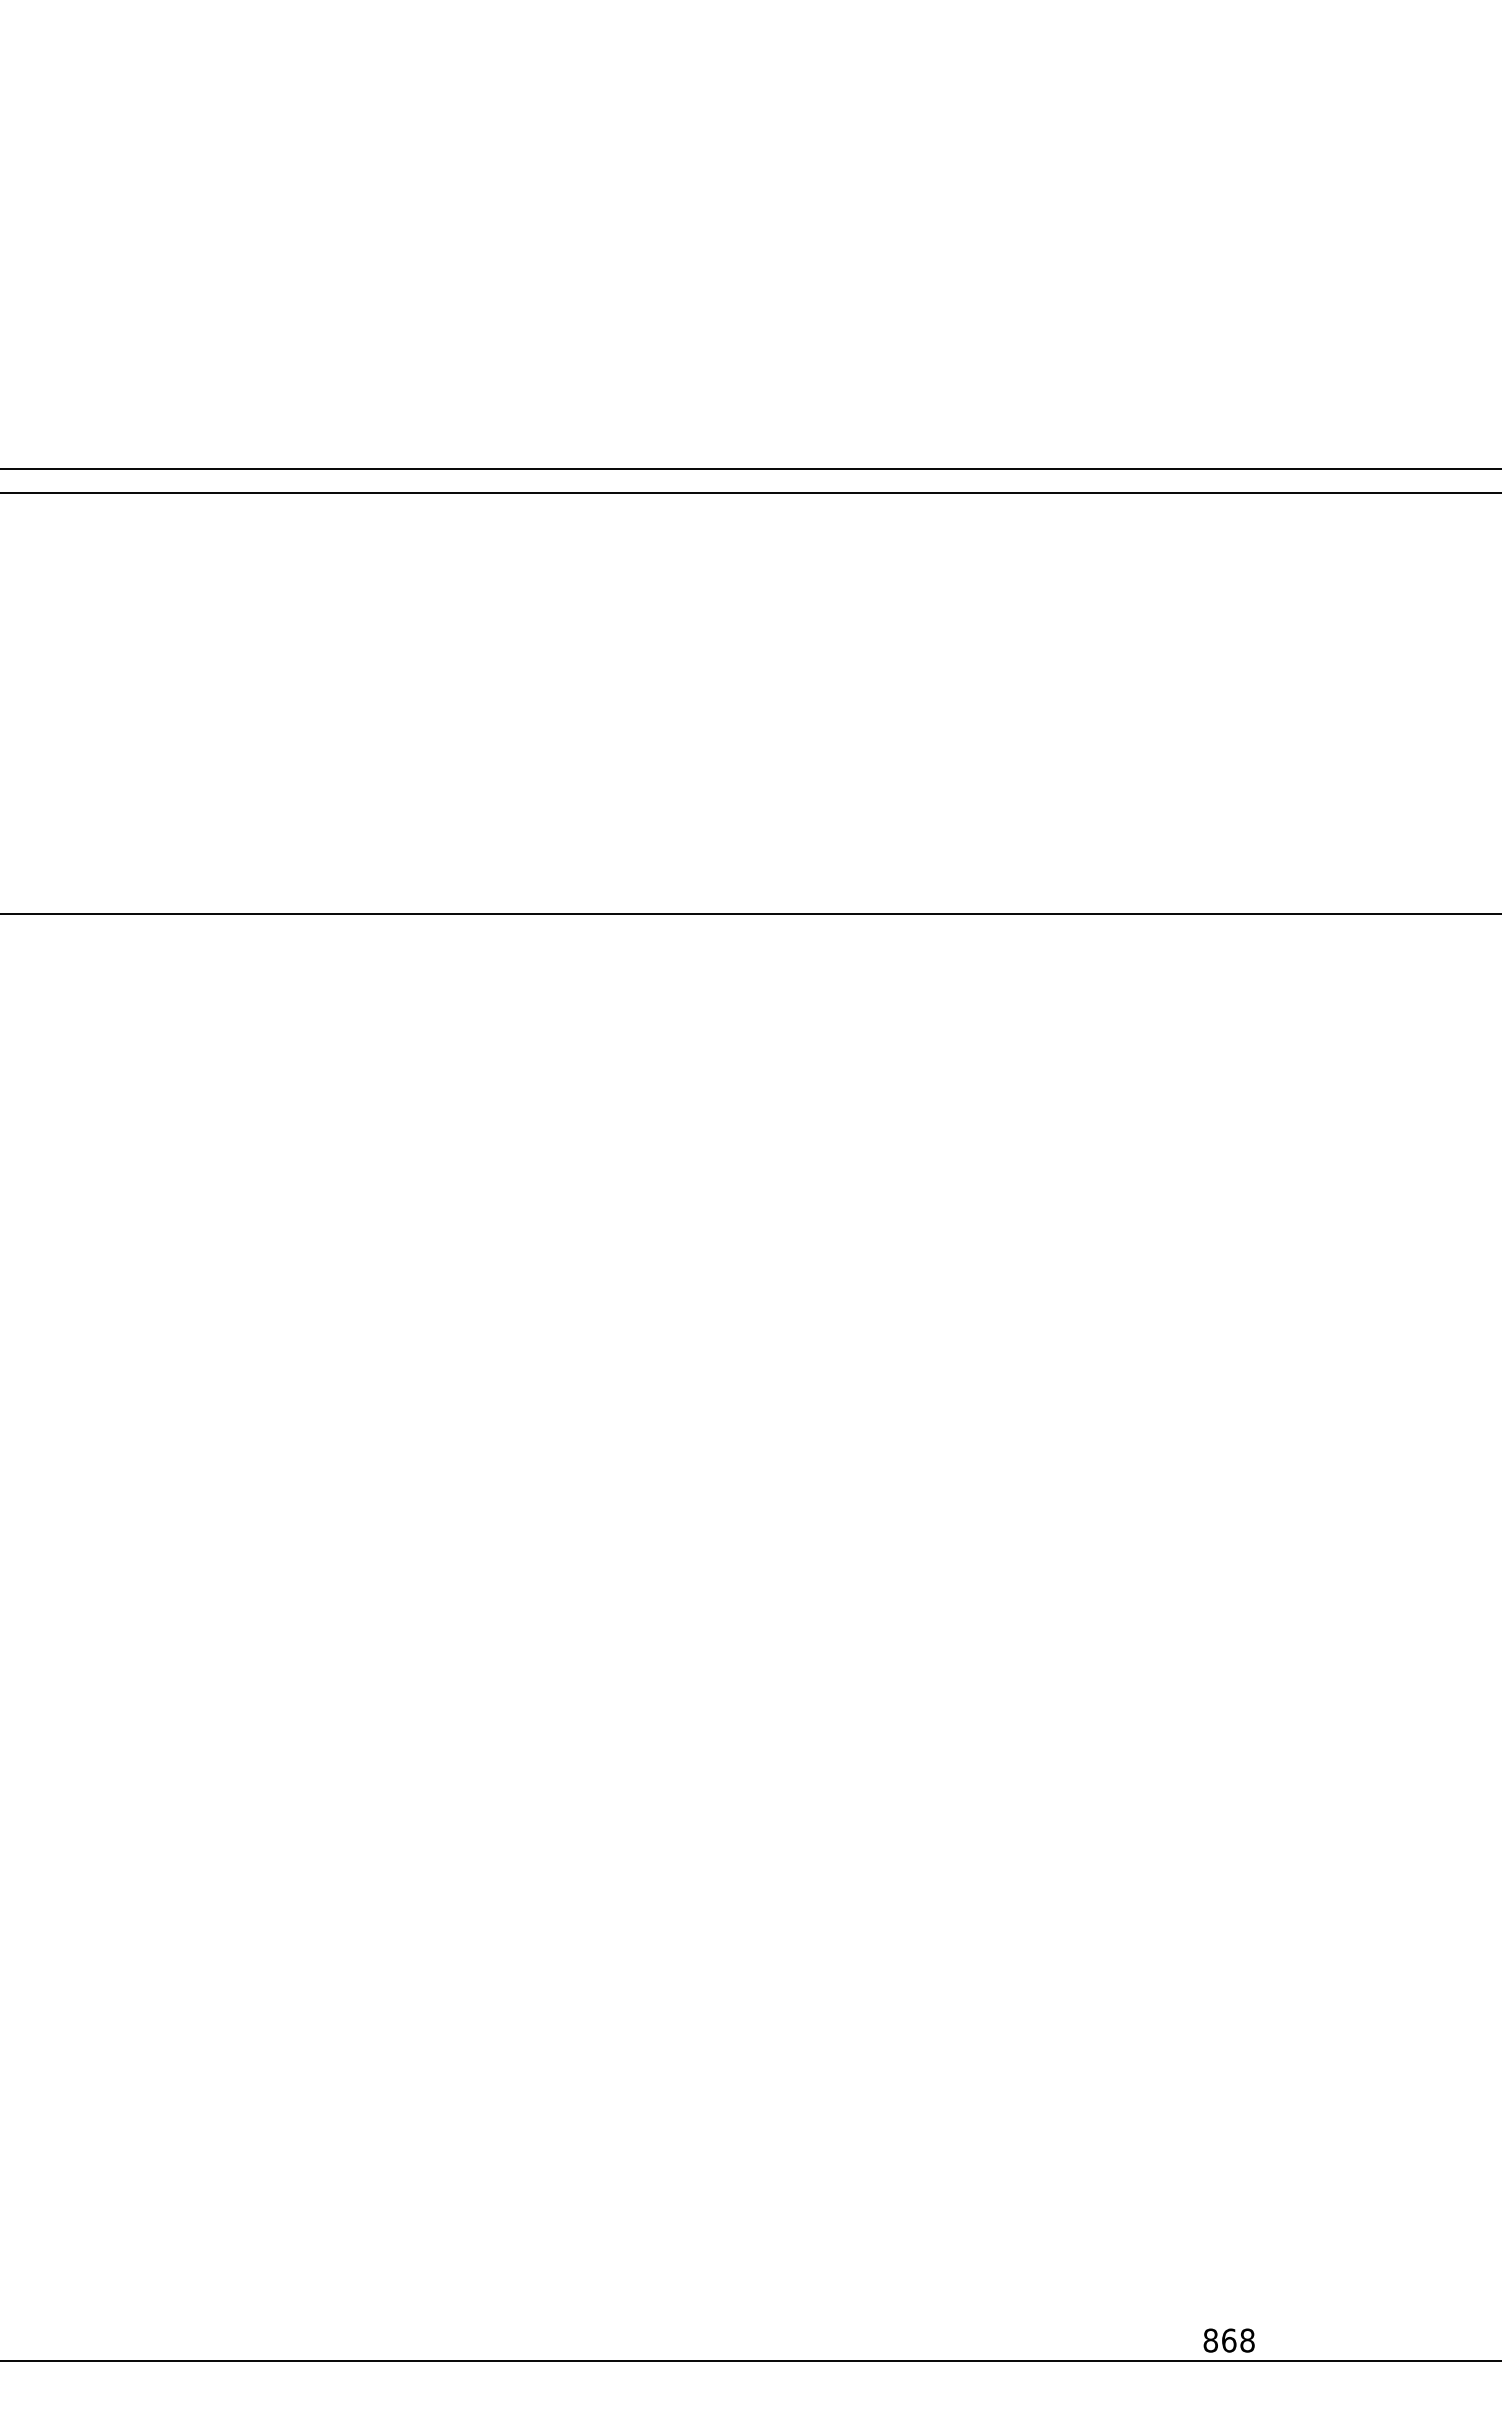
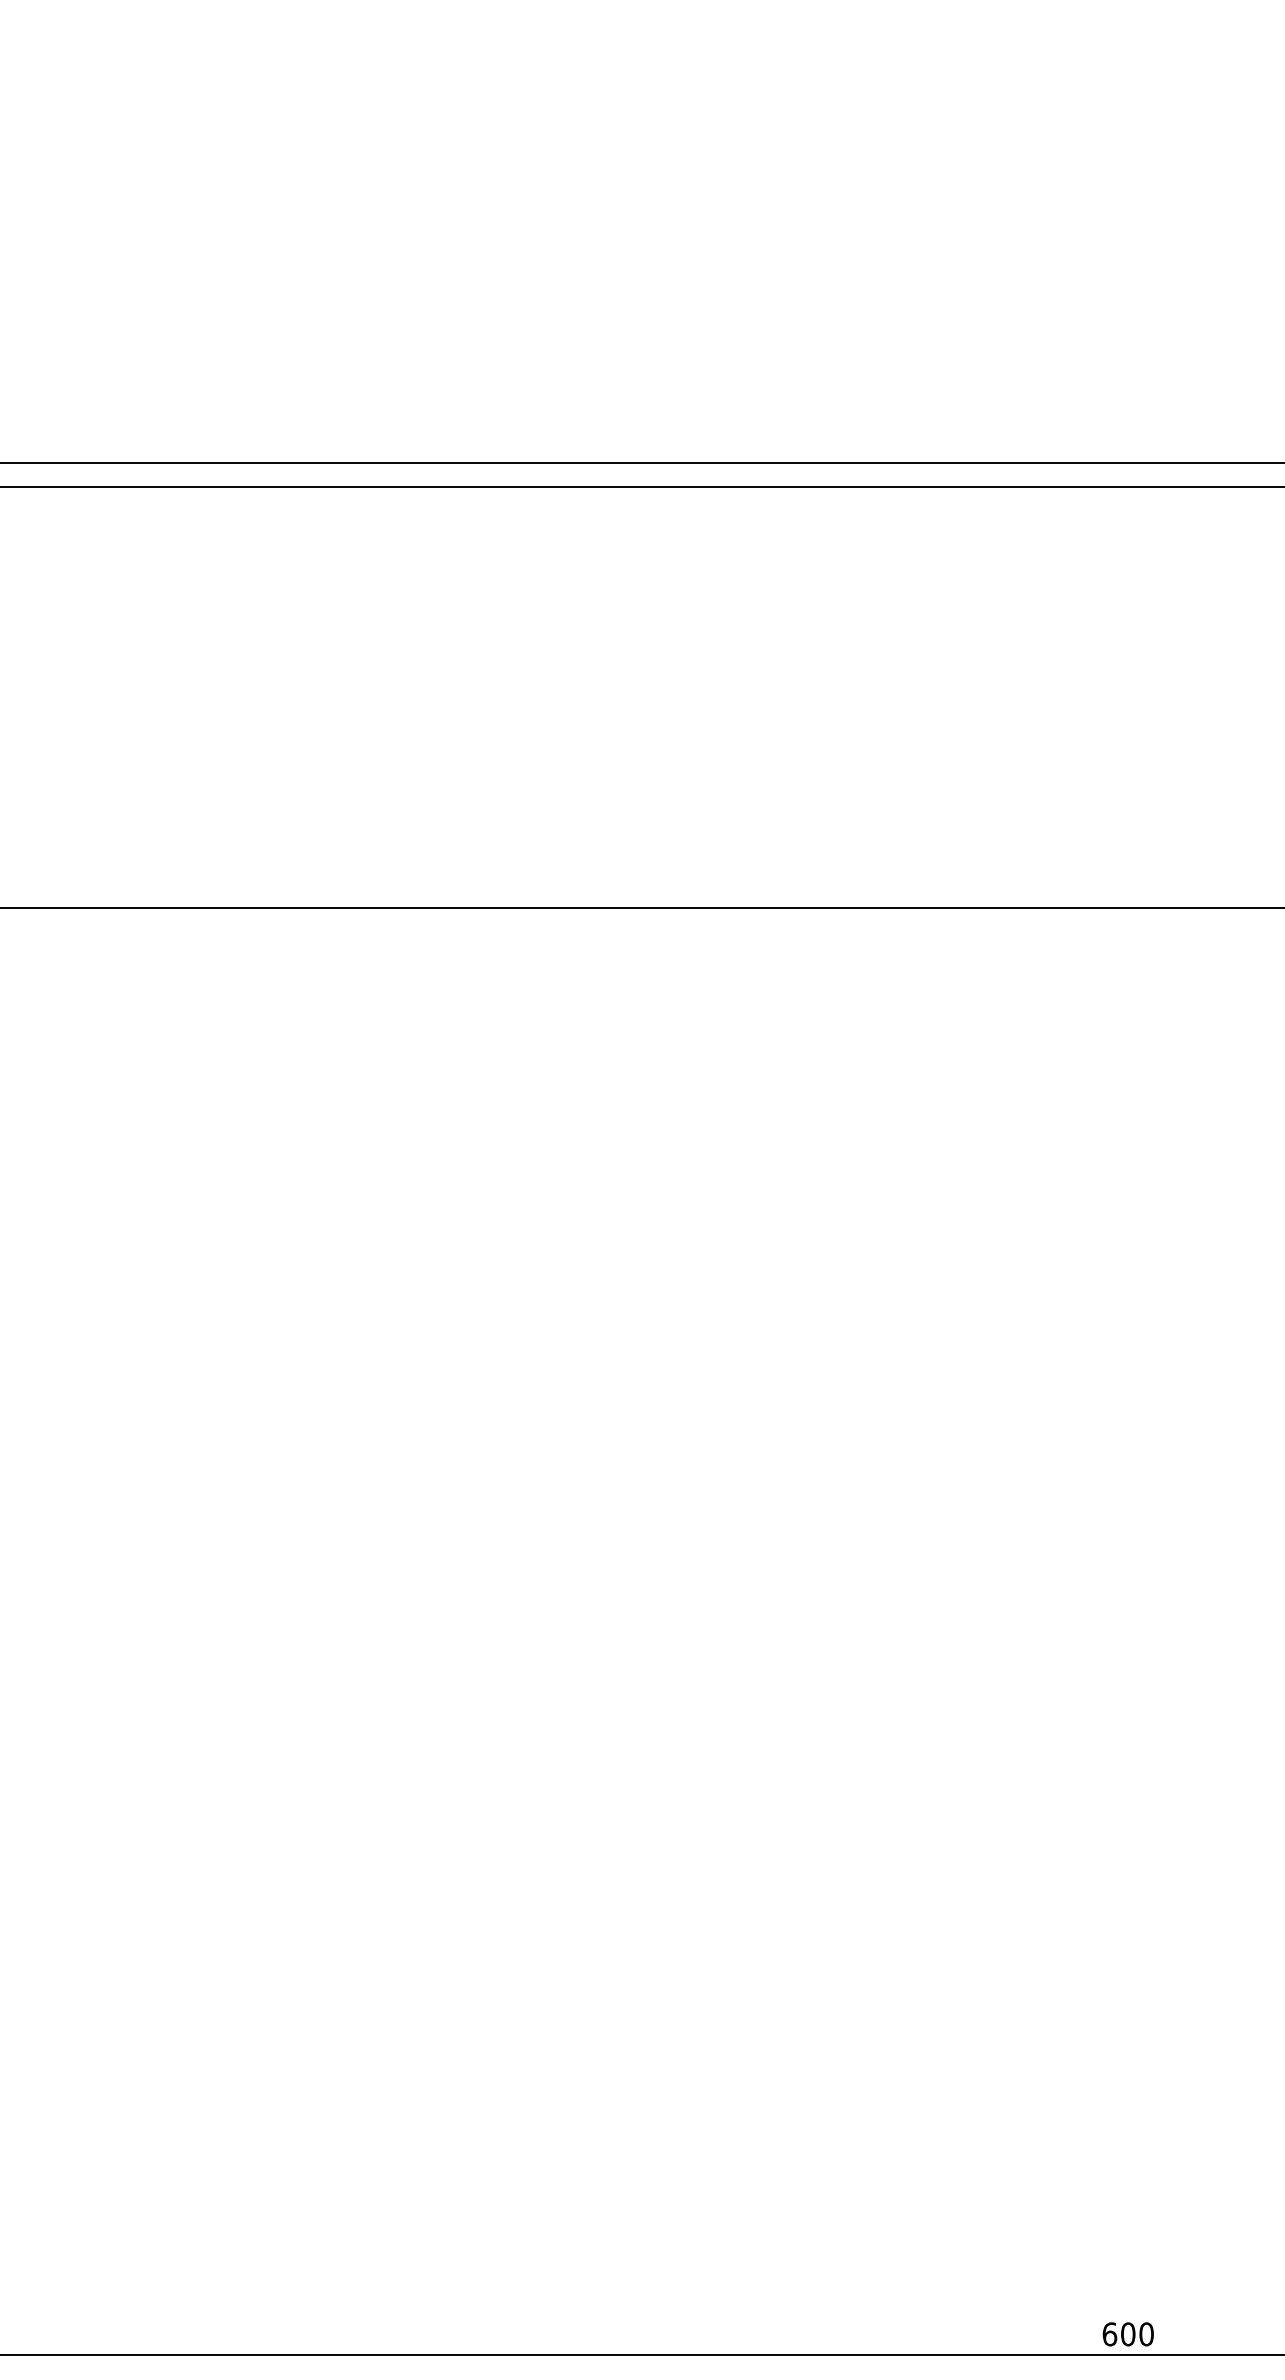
text: (1228, 2340) -> (1127, 2334), 868 -> 600

